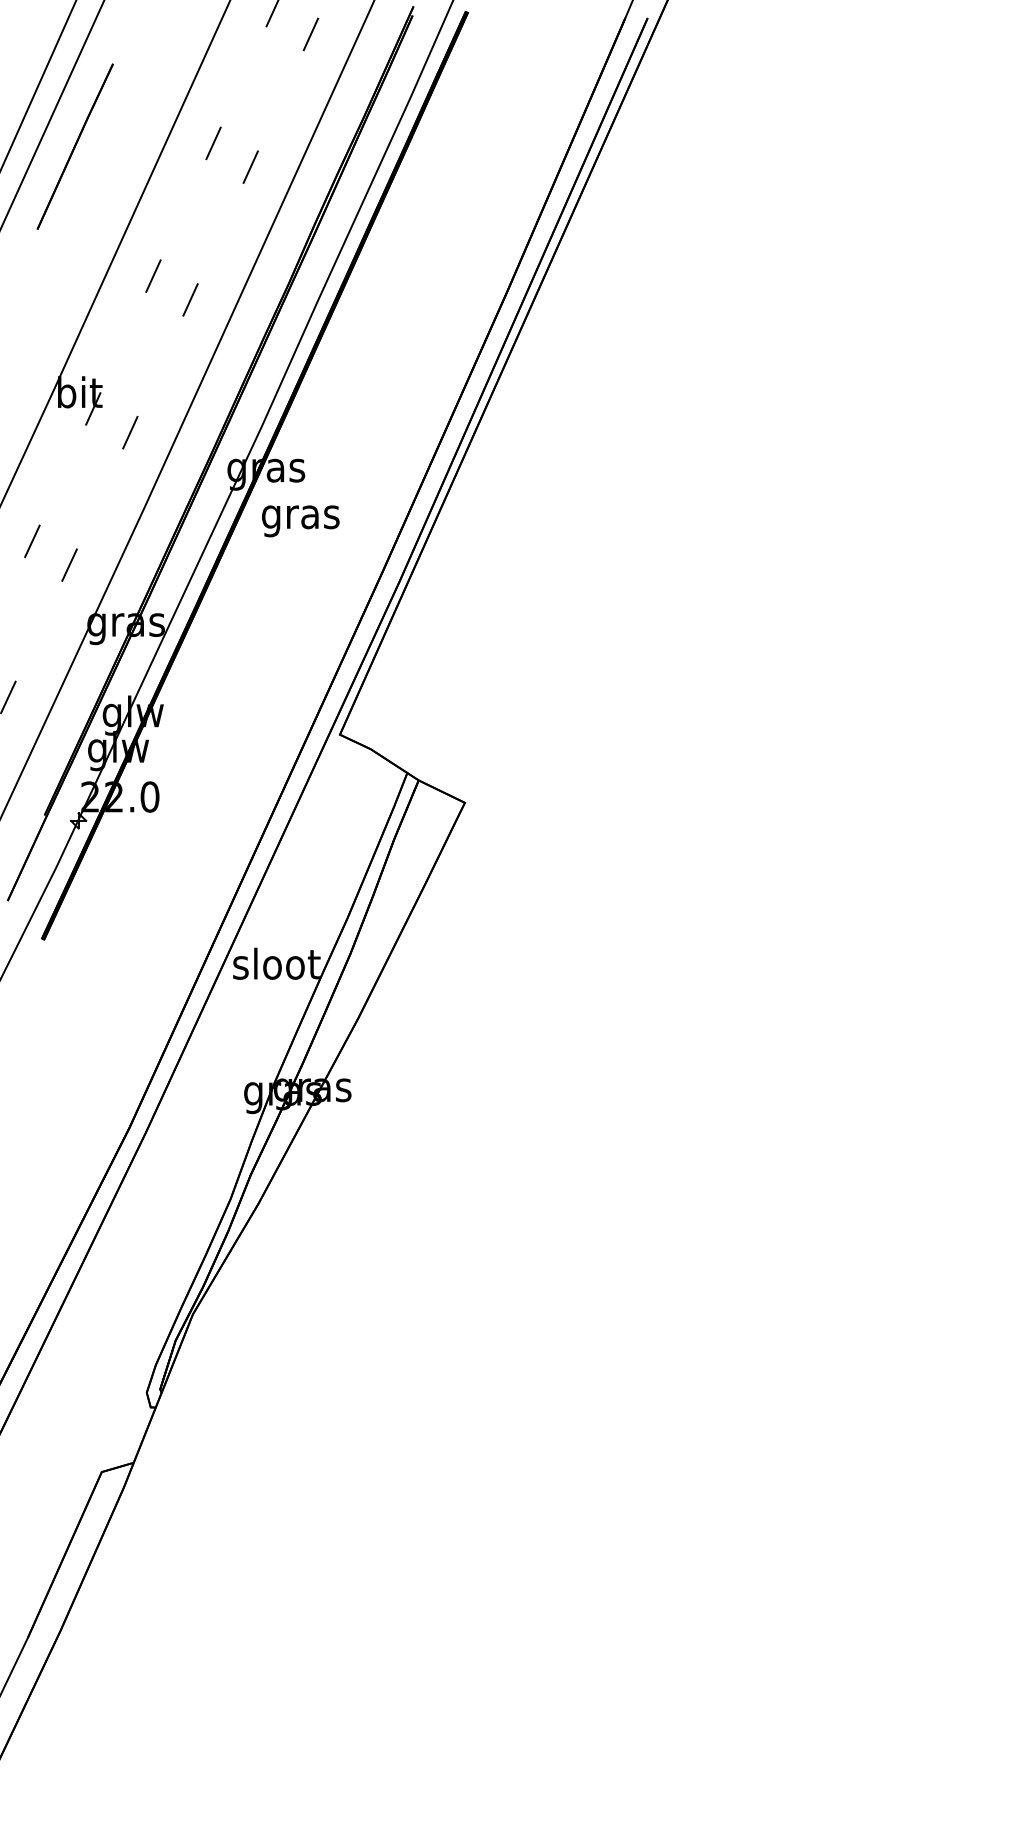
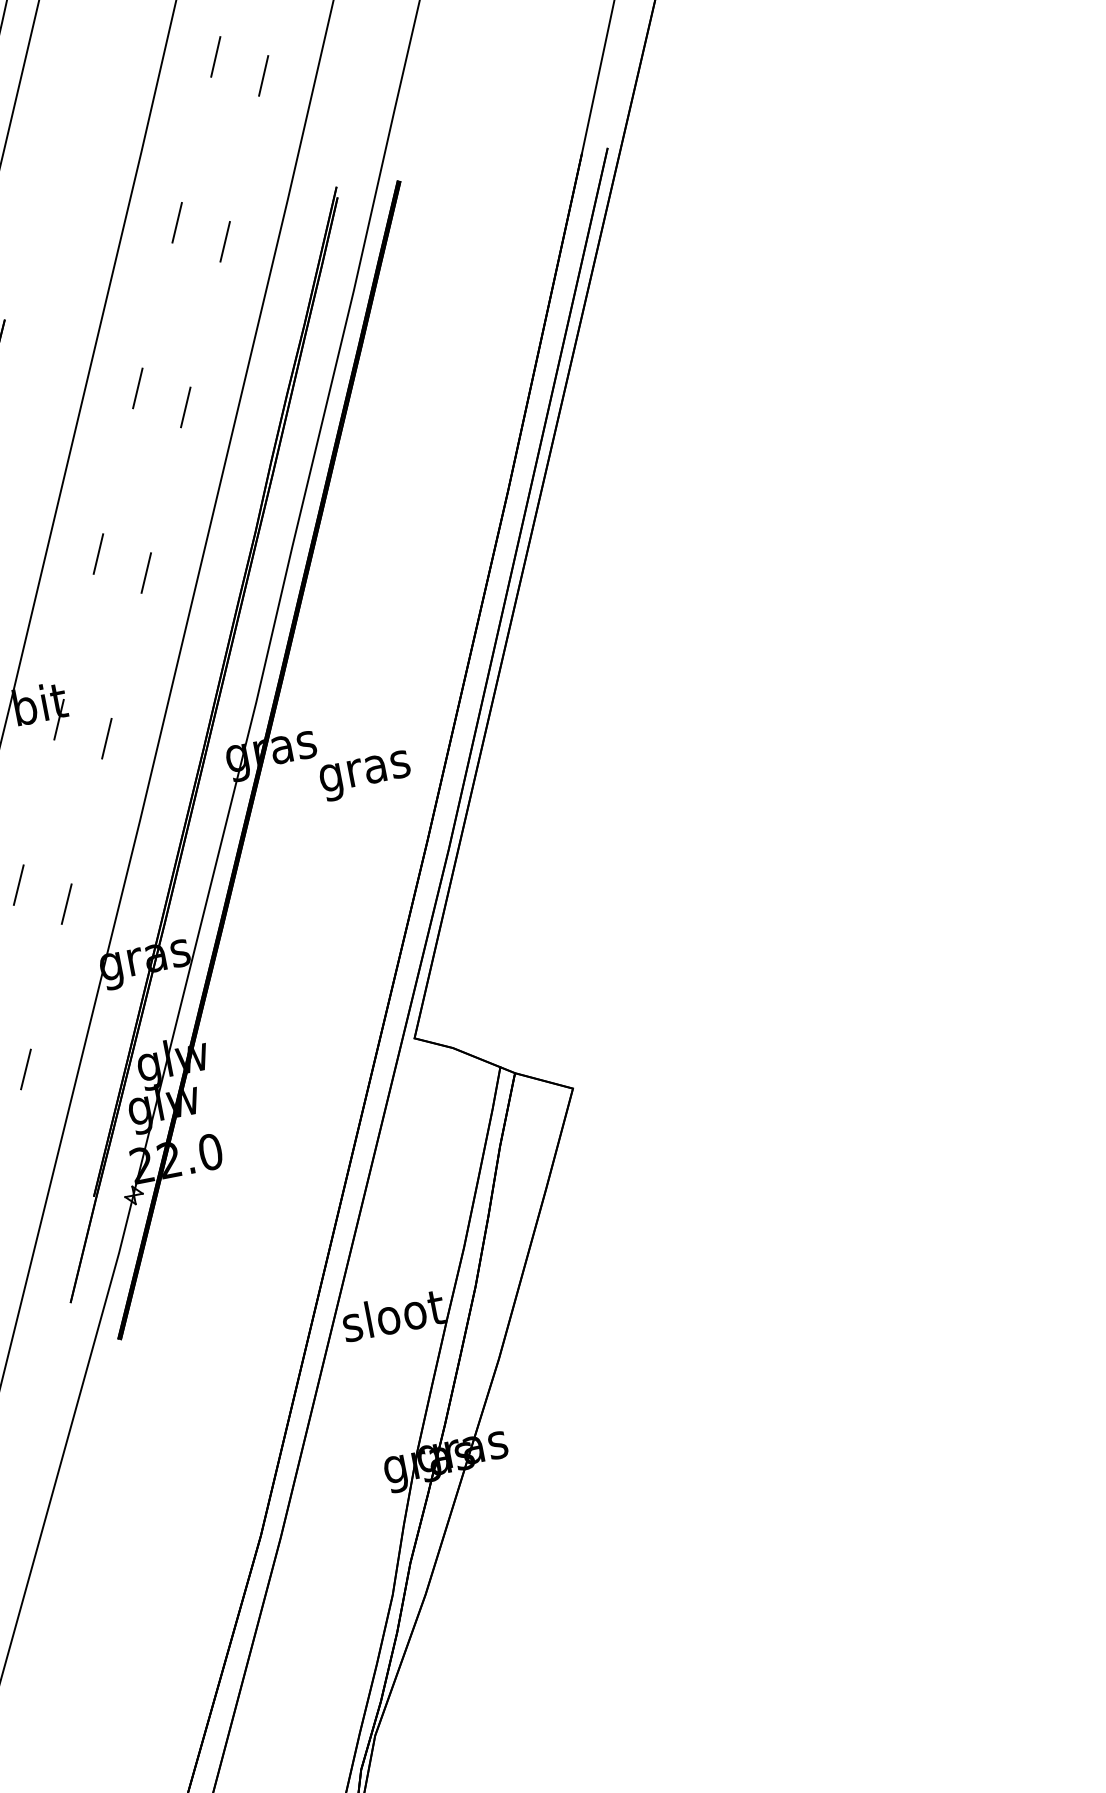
text: (300, 521) -> (365, 776), moved

